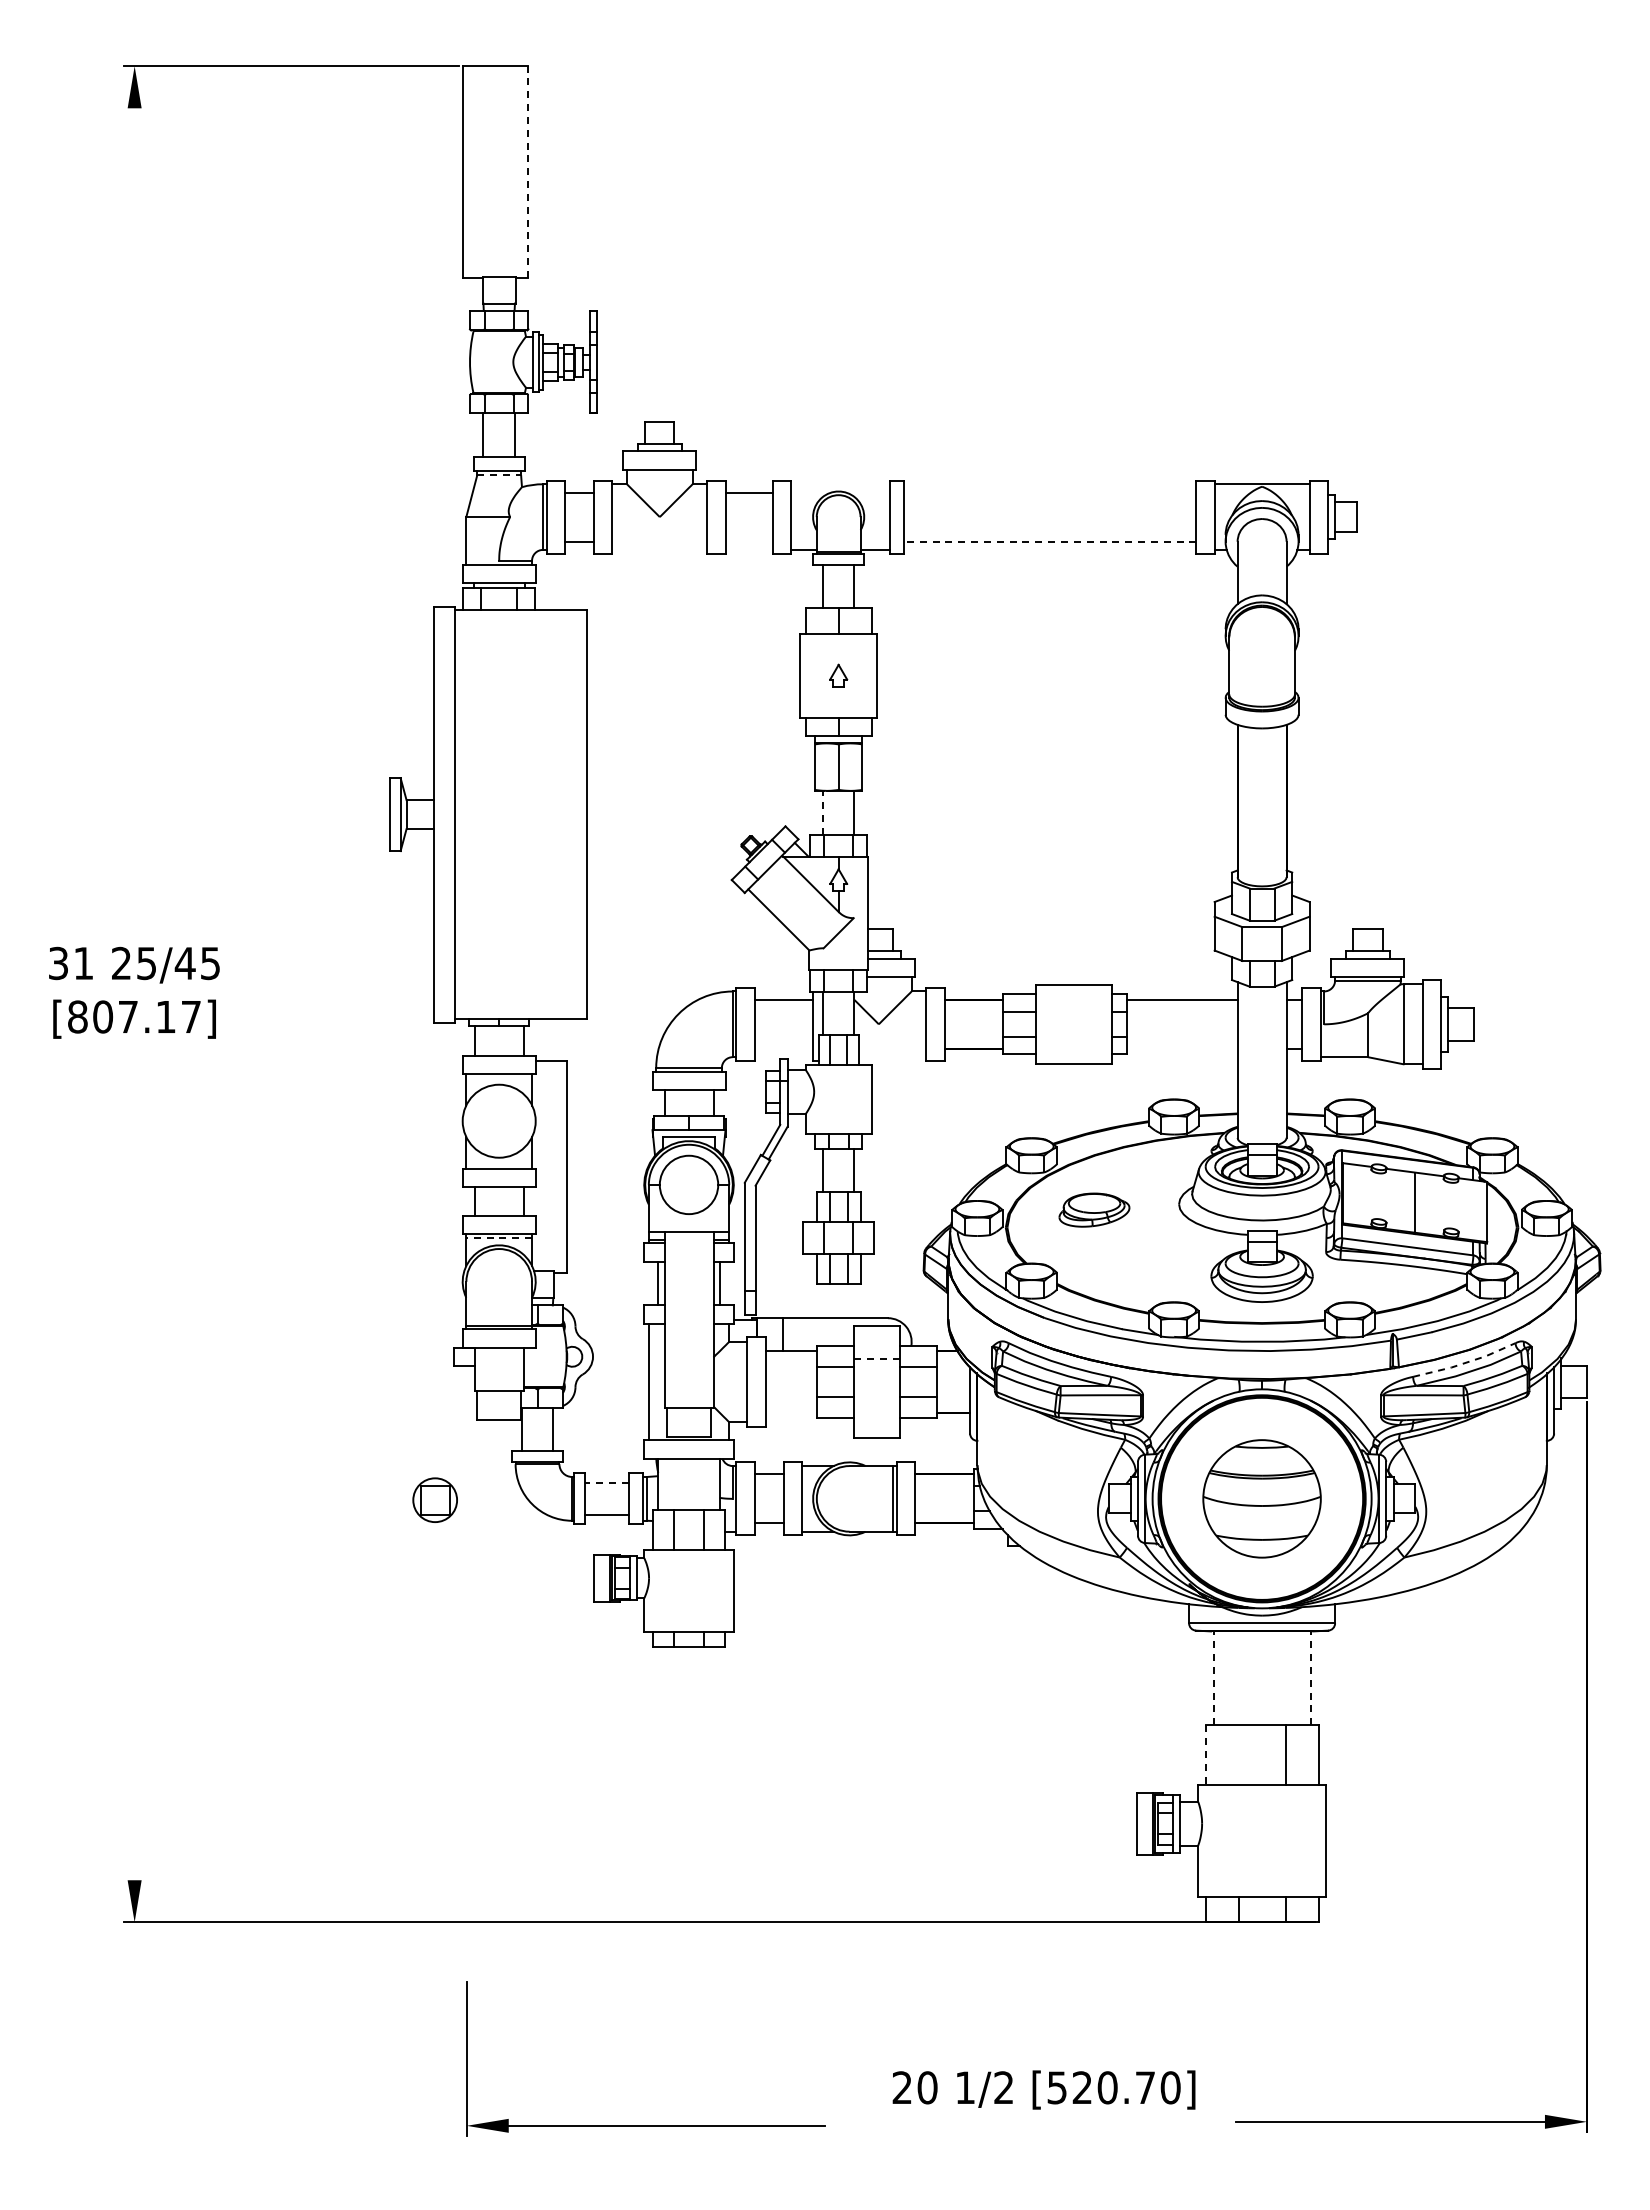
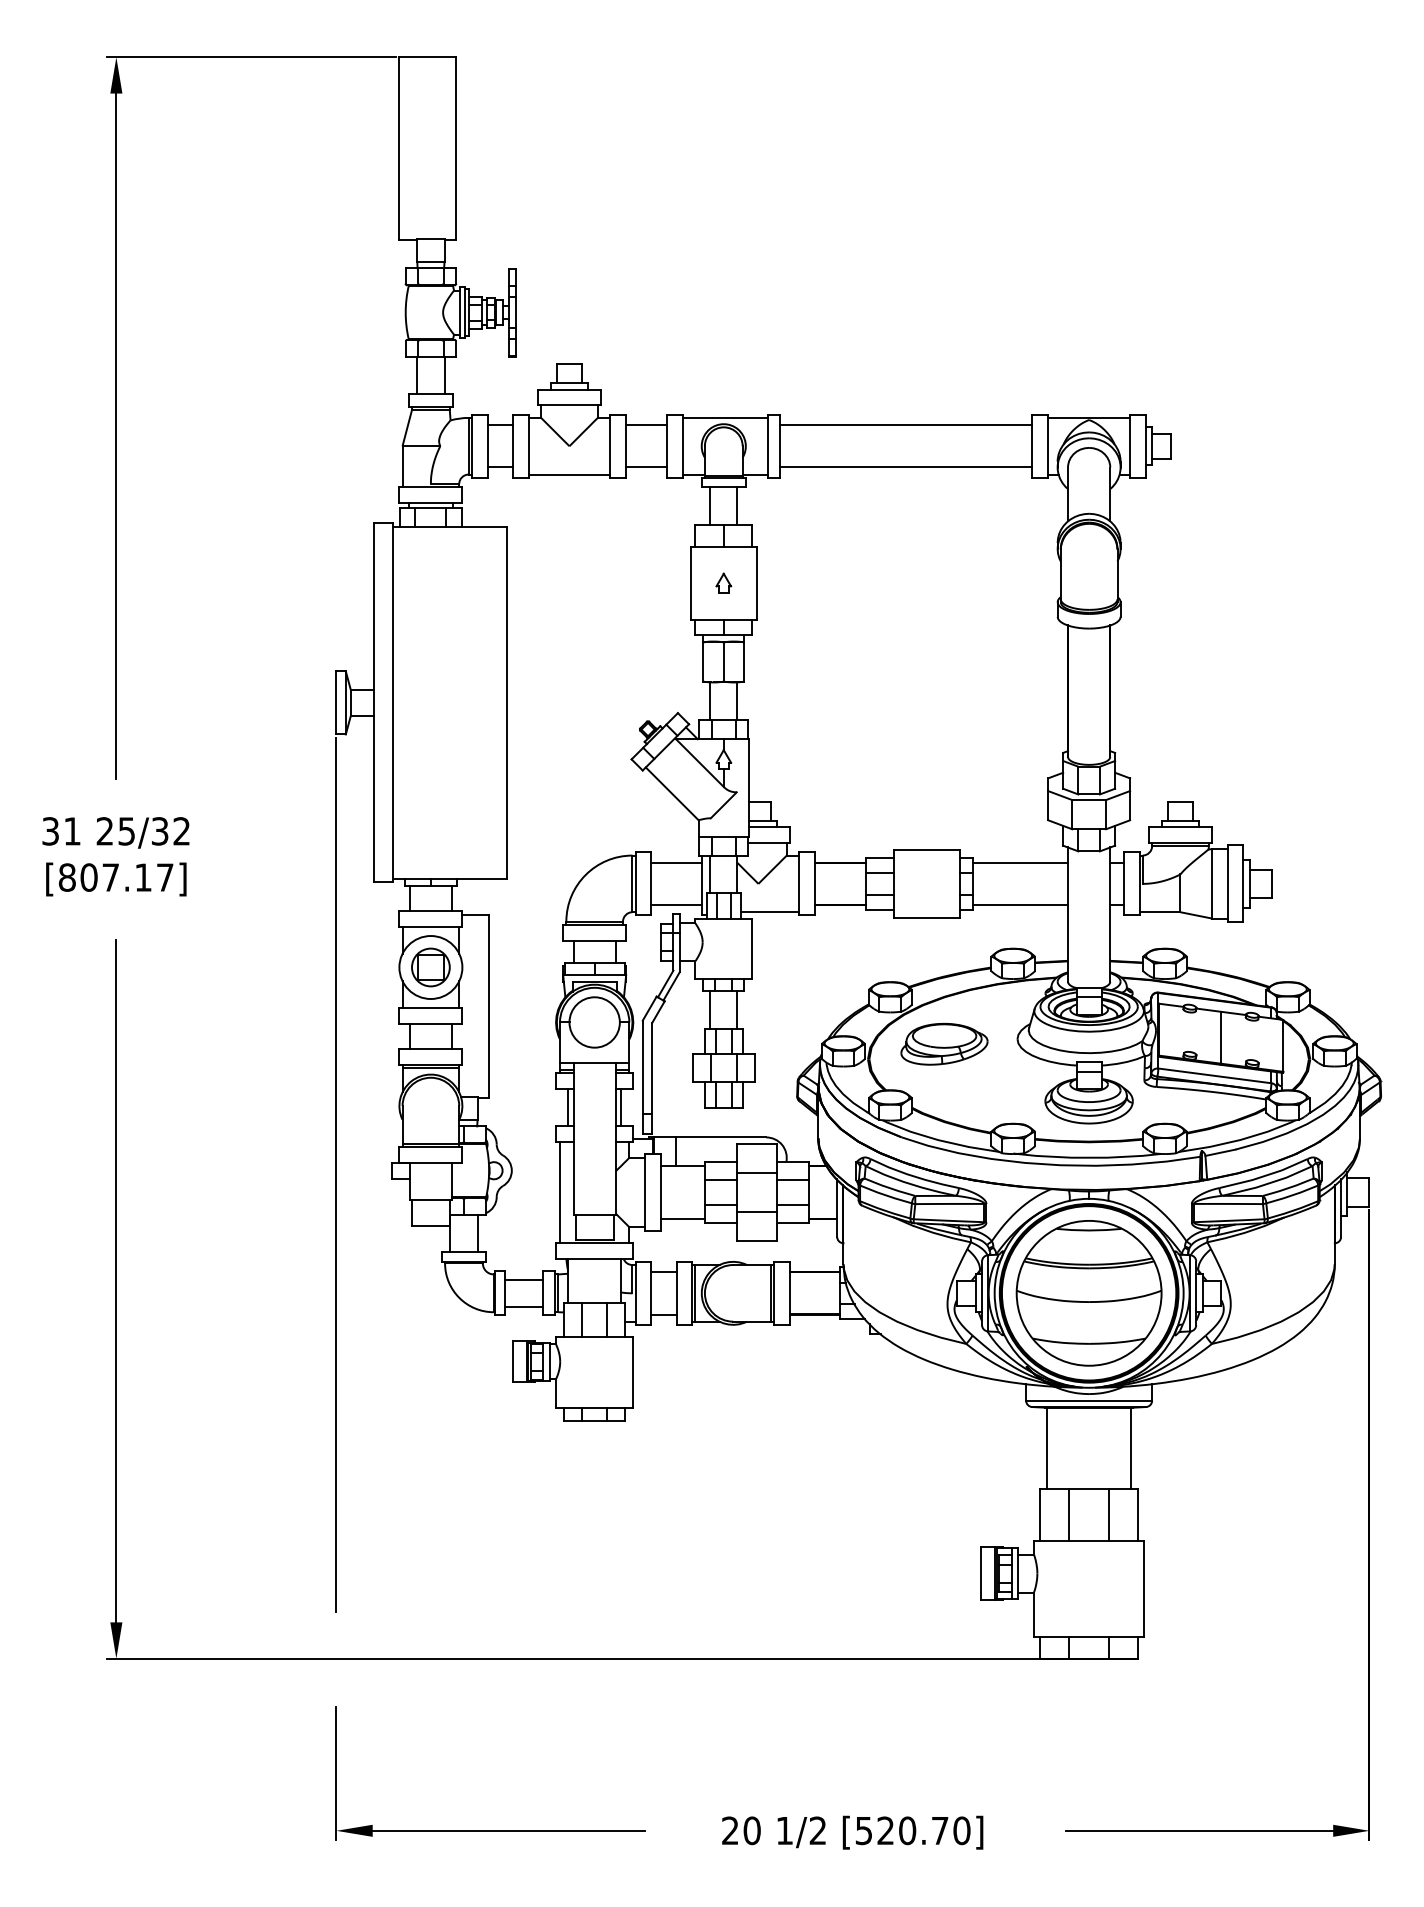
line: (528, 172) -> (456, 148), dashed -> solid
line: (499, 475) -> (431, 410), dashed -> solid
line: (840, 484) -> (725, 418), added
line: (134, 489) -> (116, 422), added
line: (1050, 492) -> (906, 425), added
line: (748, 541) -> (645, 467), added
line: (1049, 541) -> (905, 467), dashed -> solid
line: (659, 549) -> (569, 474), added
line: (822, 812) -> (709, 701), dashed -> solid
text: (196, 963) -> (169, 831), 25/45 -> 25/32
line: (783, 1048) -> (676, 904), added
line: (1182, 1048) -> (1020, 904), added
line: (892, 1057) -> (770, 912), added
part: (1094, 1209) -> (944, 1043), size x1.43
line: (499, 1238) -> (431, 1068), dashed -> solid
line: (877, 1359) -> (757, 1173), dashed -> solid
line: (389, 1361) -> (336, 1174), added
line: (1465, 1362) -> (1264, 1175), dashed -> solid
line: (876, 1405) -> (756, 1212), added
line: (790, 1412) -> (682, 1218), added
line: (606, 1483) -> (523, 1280), dashed -> solid
line: (805, 1498) -> (695, 1293), added
part: (1261, 1498) -> (1088, 1293), size x1.43
part: (434, 1499) -> (430, 966), moved
line: (134, 1500) -> (116, 1294), added
line: (1213, 1678) -> (1047, 1448), dashed -> solid
line: (1310, 1678) -> (1130, 1448), dashed -> solid
line: (1205, 1755) -> (1040, 1514), dashed -> solid
line: (1238, 1755) -> (1068, 1514), added
text: (1043, 2089) -> (852, 1832), moved
part: (645, 2125) -> (490, 1830), moved

